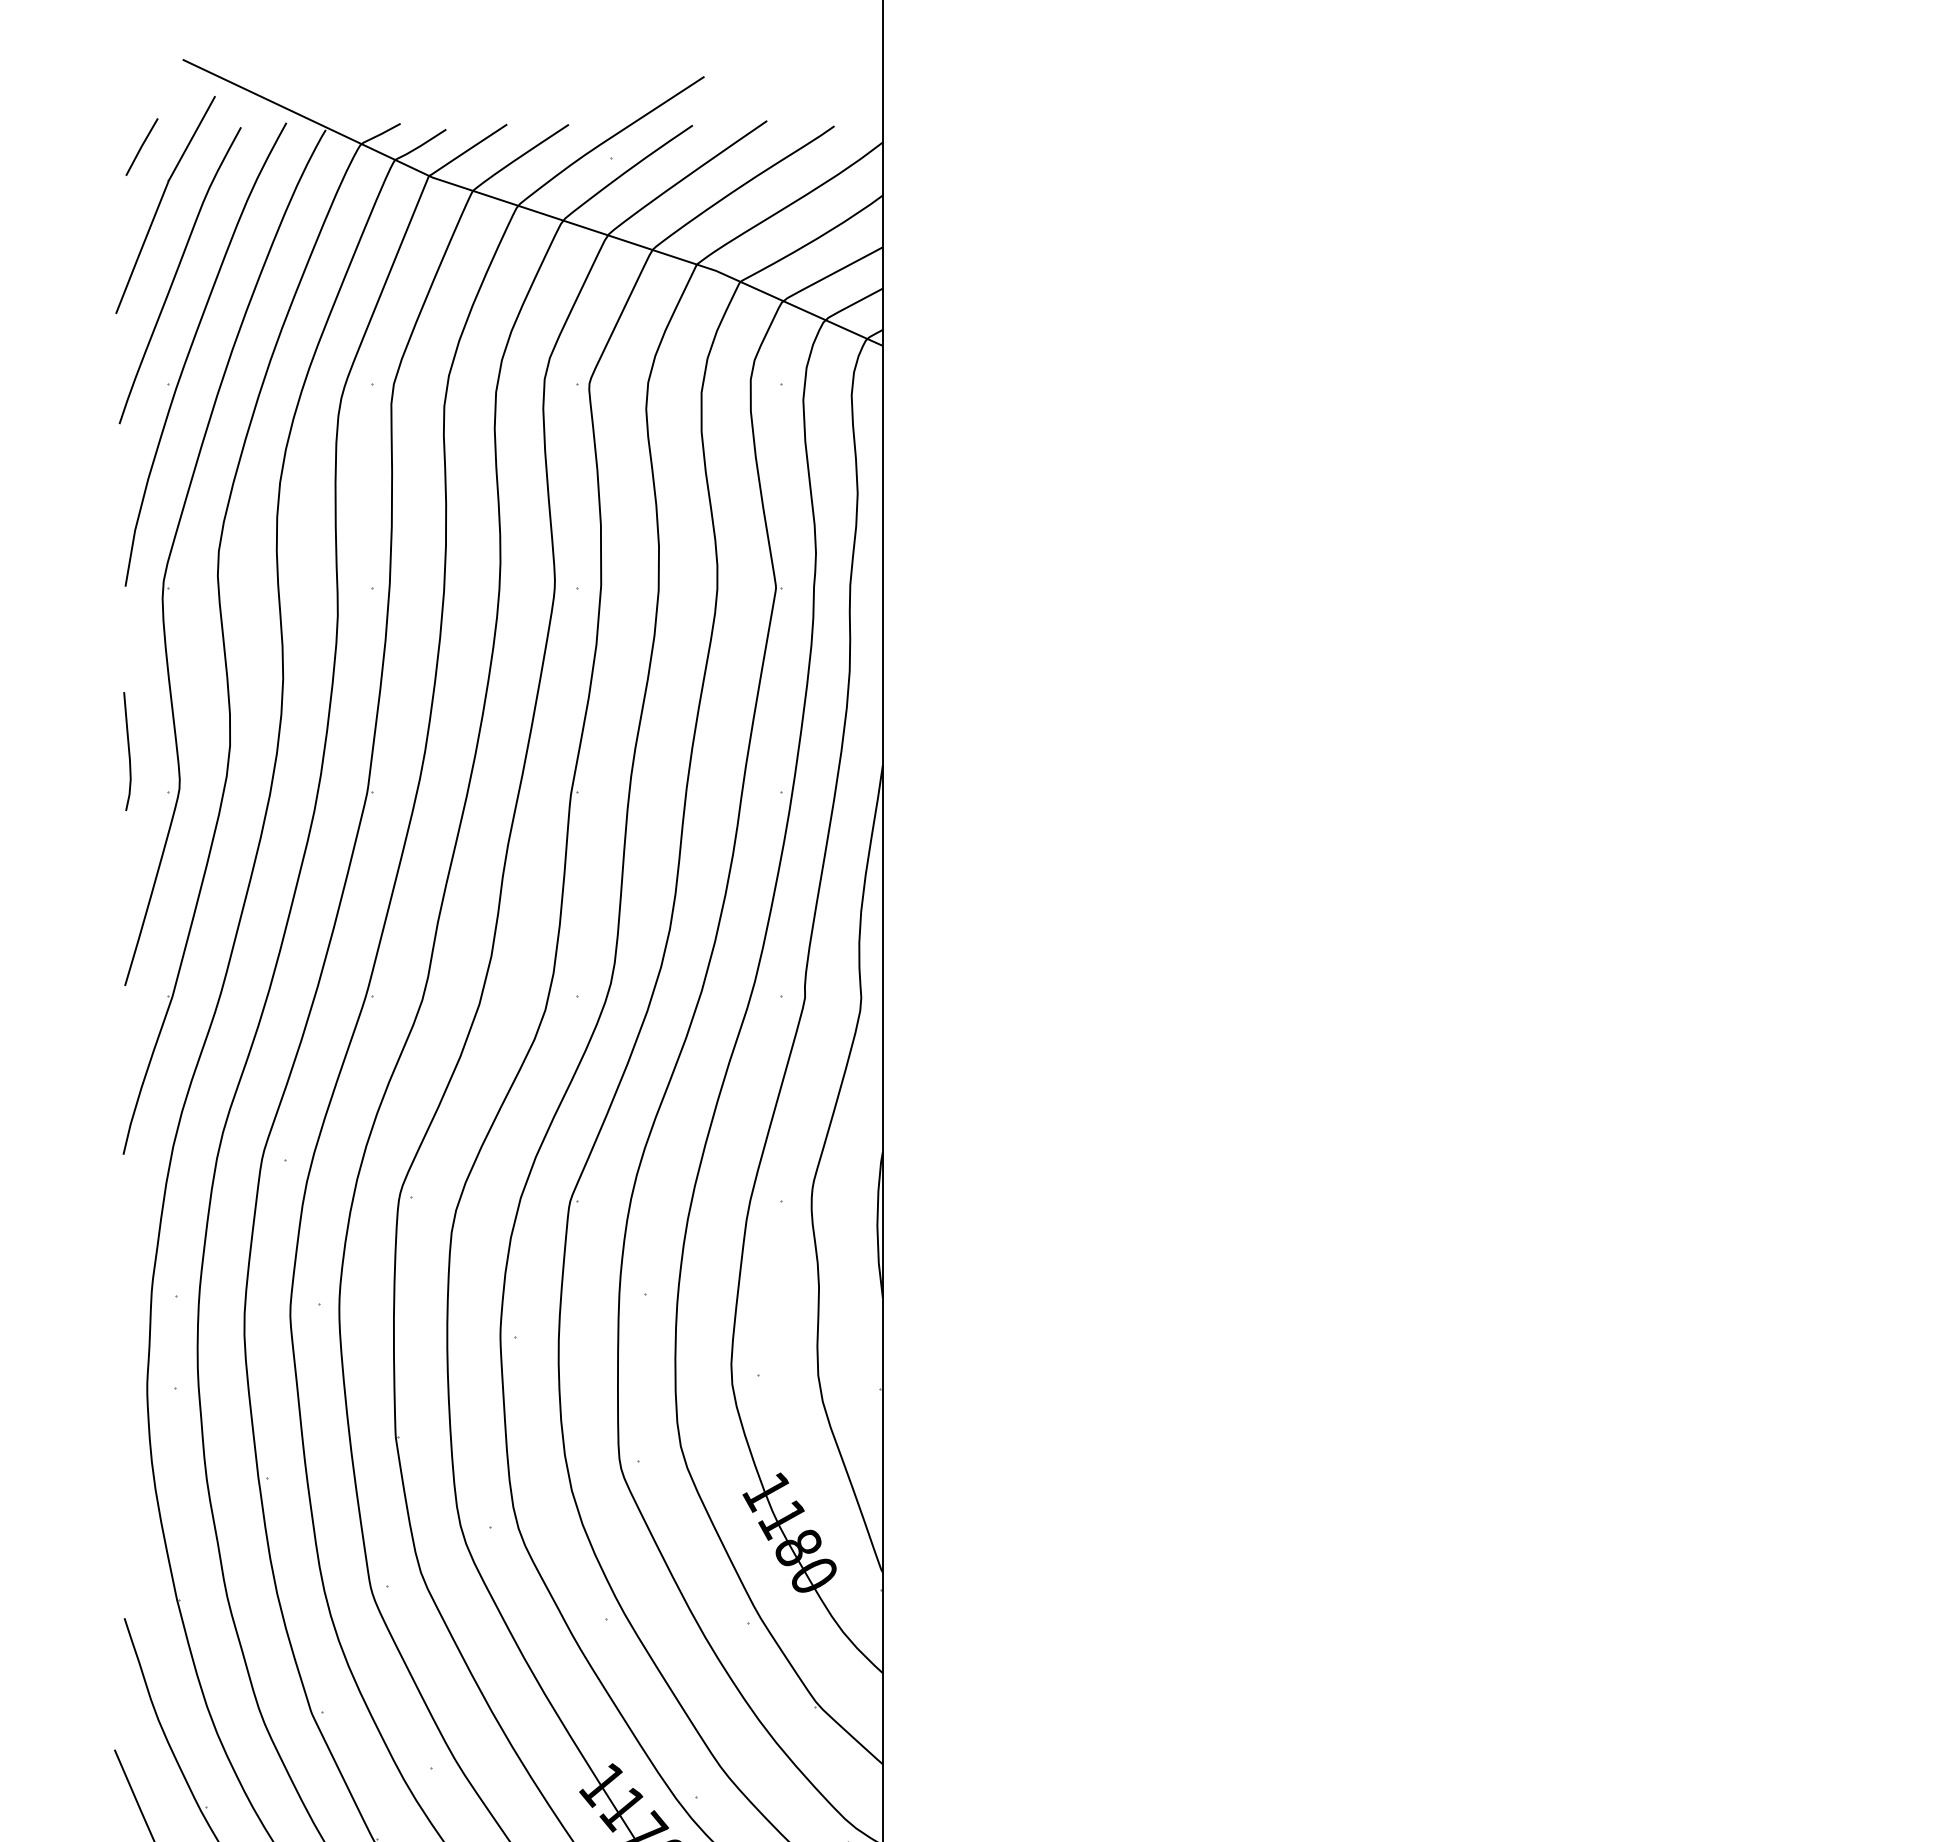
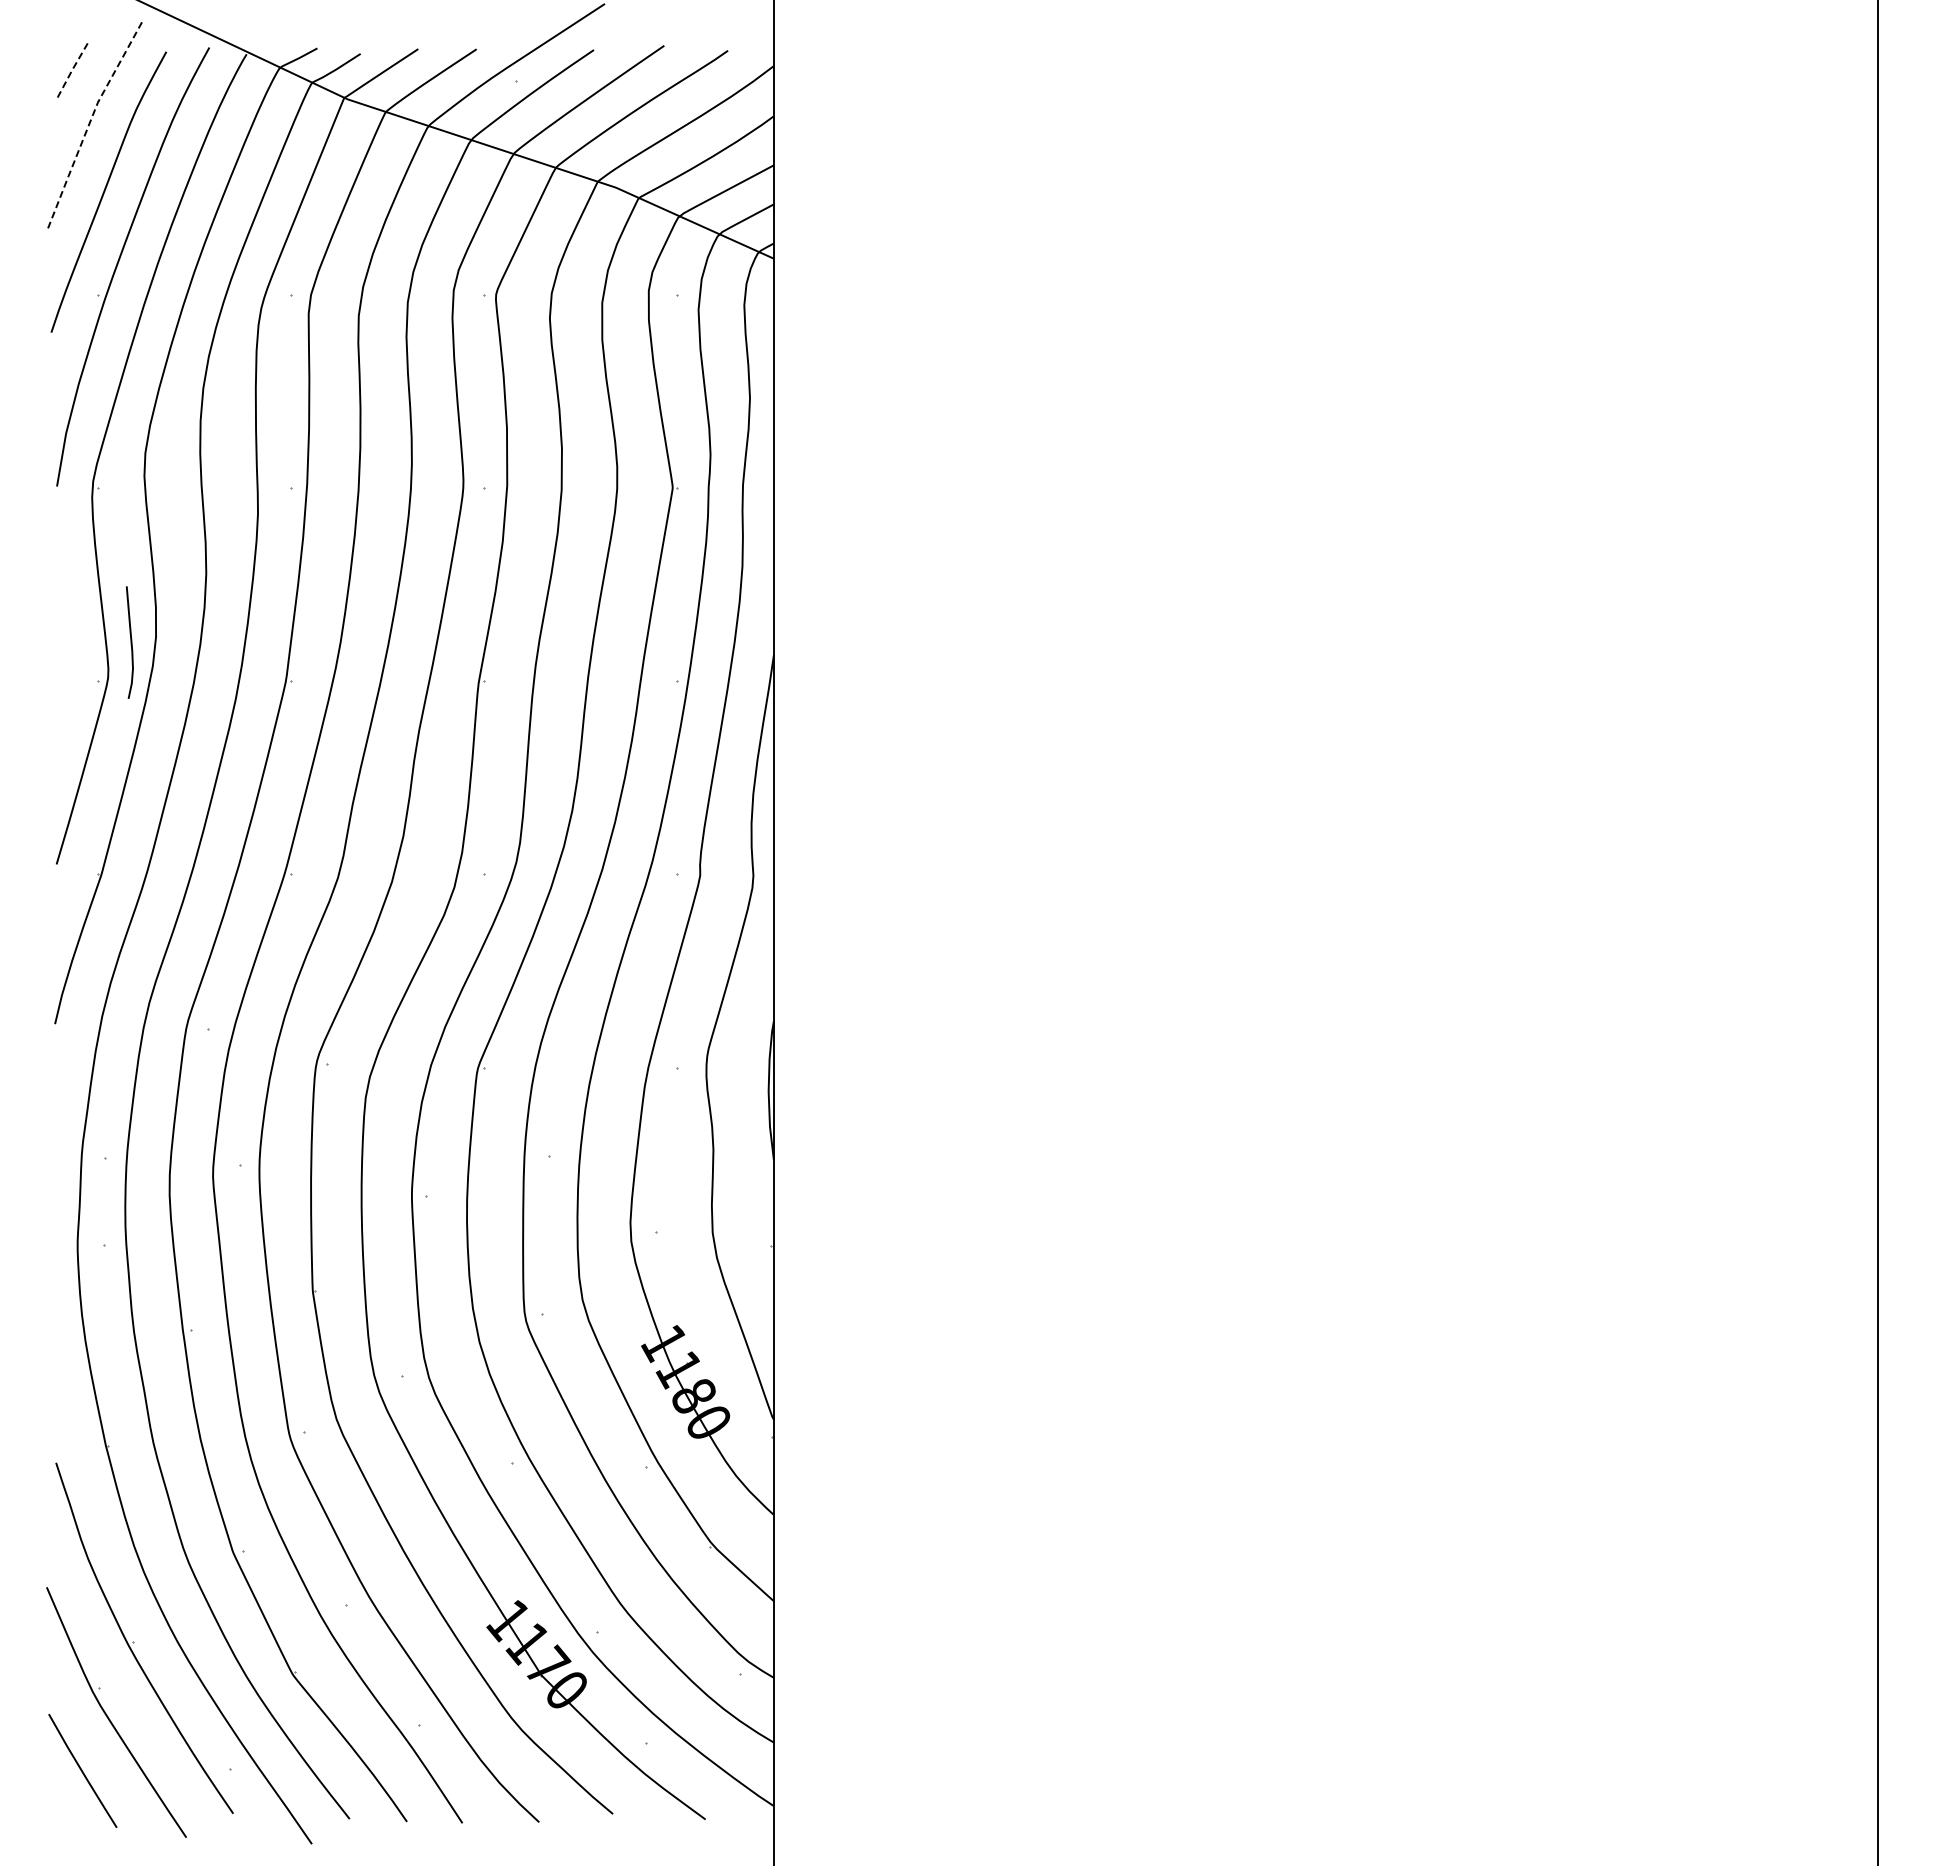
line: (141, 147) -> (72, 70), solid -> dashed
line: (159, 203) -> (89, 123), solid -> dashed
curve: (128, 751) -> (130, 642), moved

